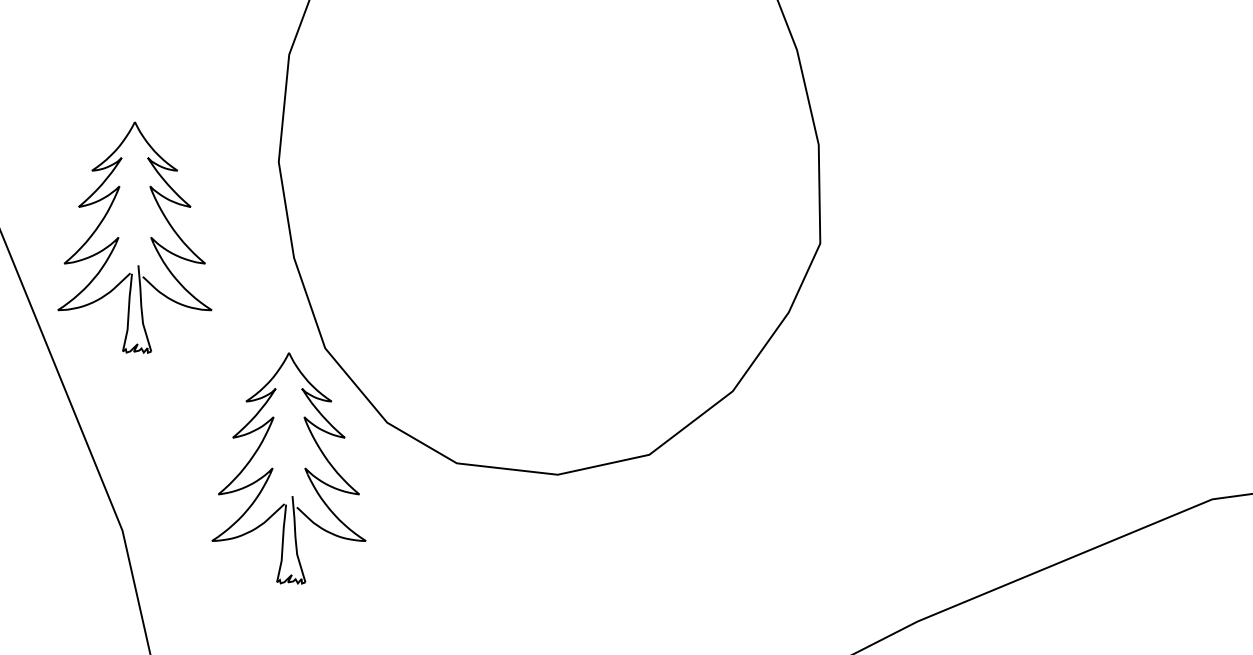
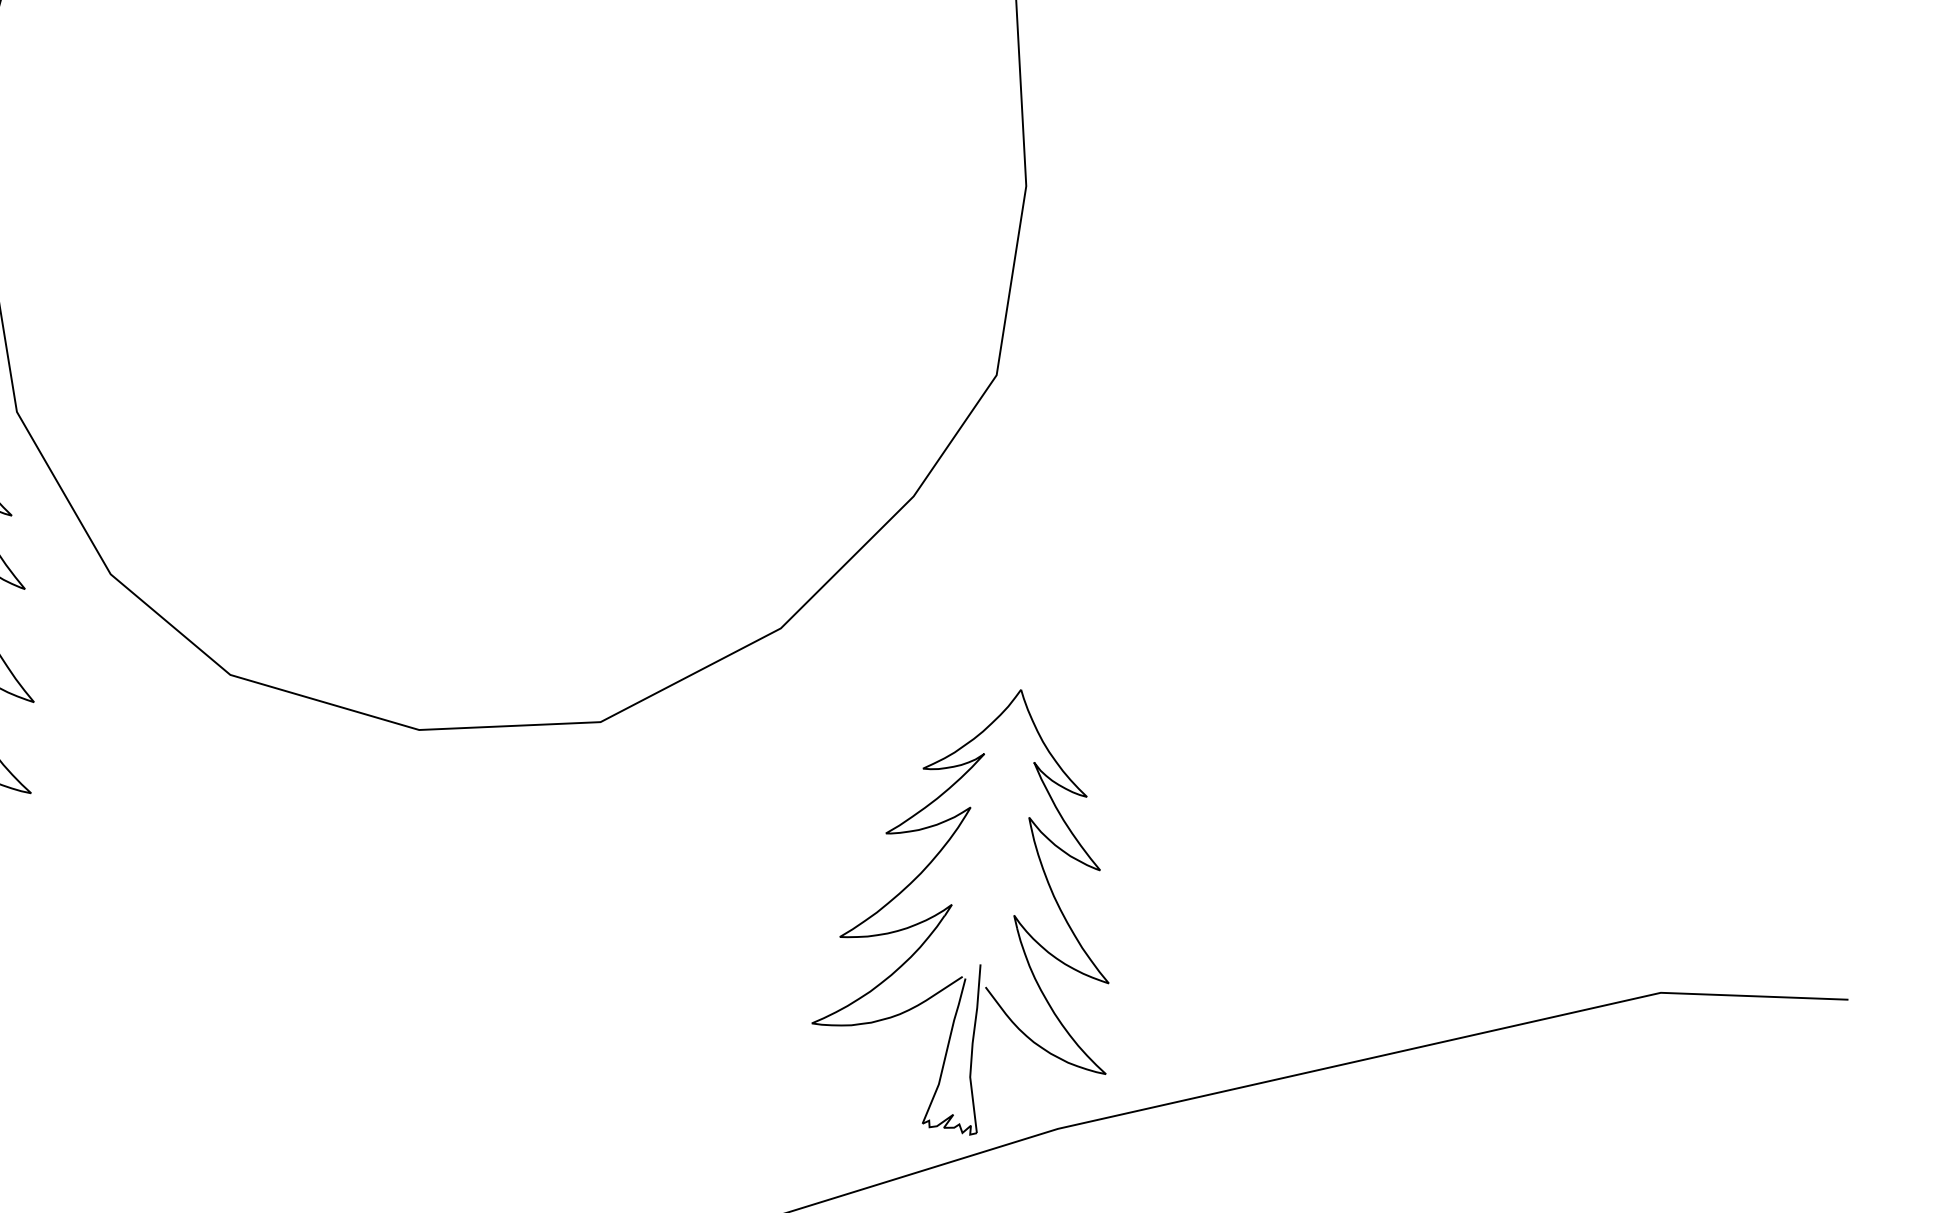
part: (844, 517) -> (952, 906), added

